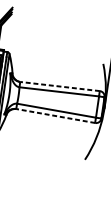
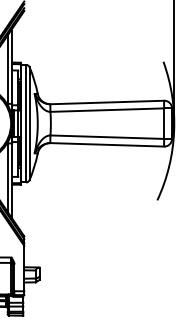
line: (60, 86) -> (107, 102), dashed -> solid
line: (55, 115) -> (107, 144), dashed -> solid

